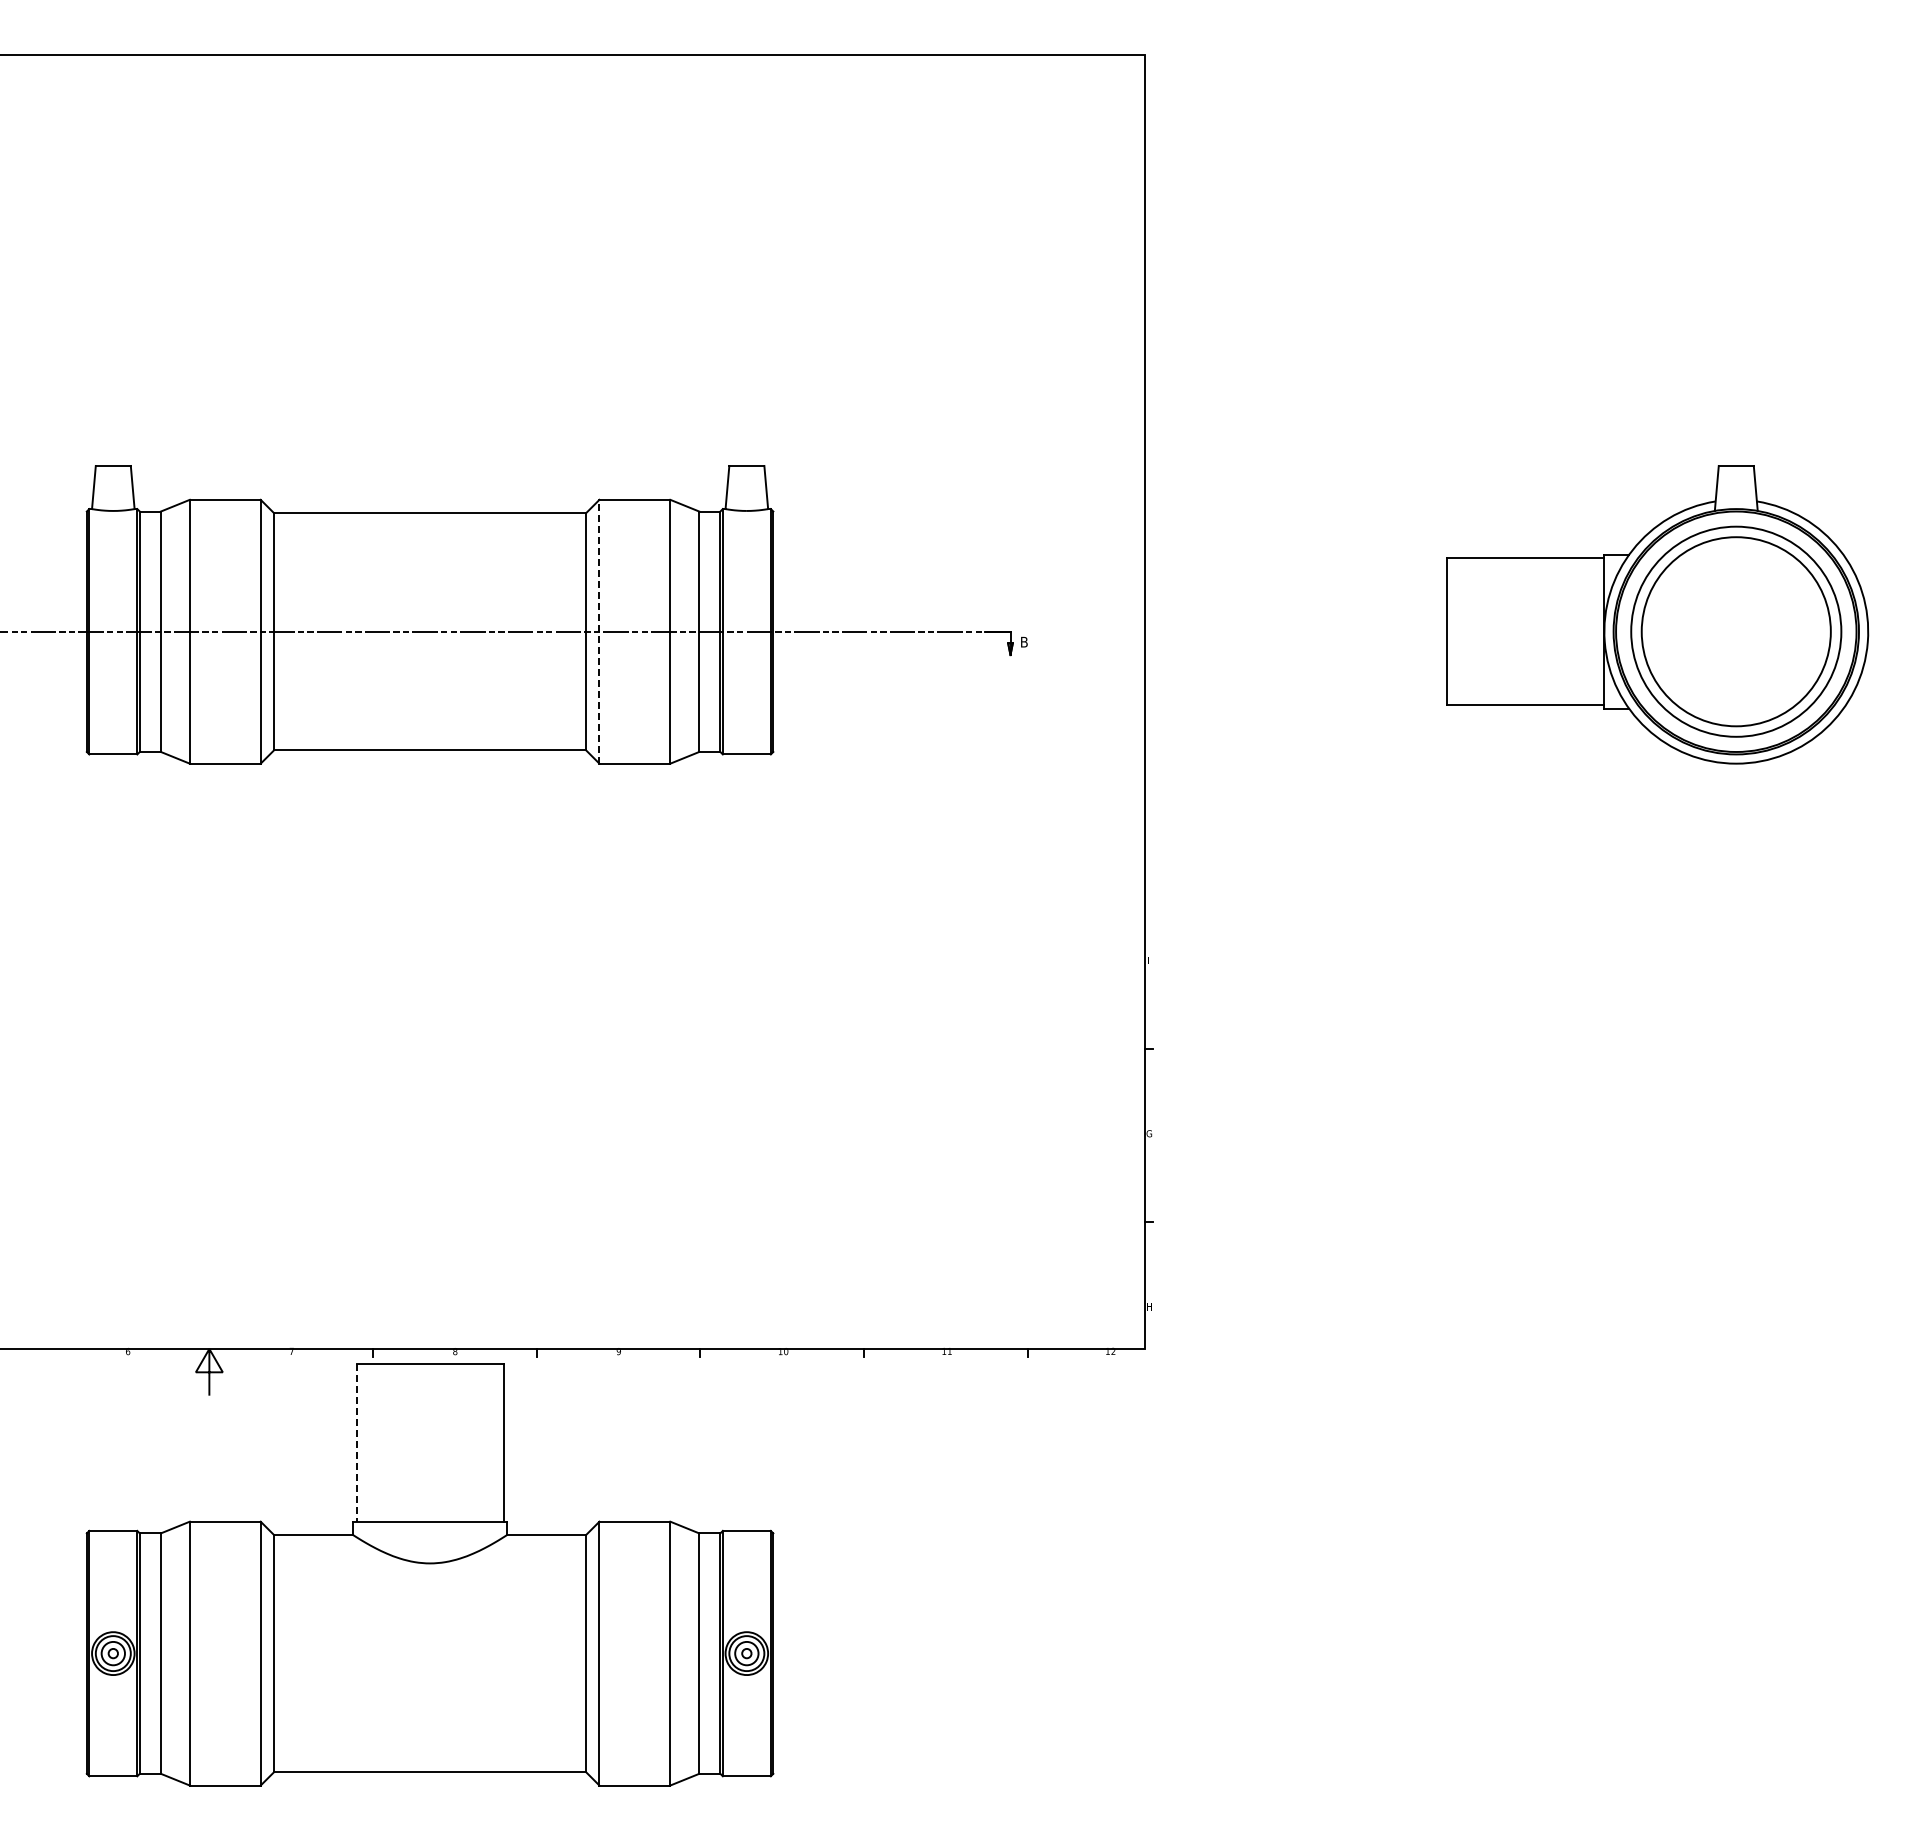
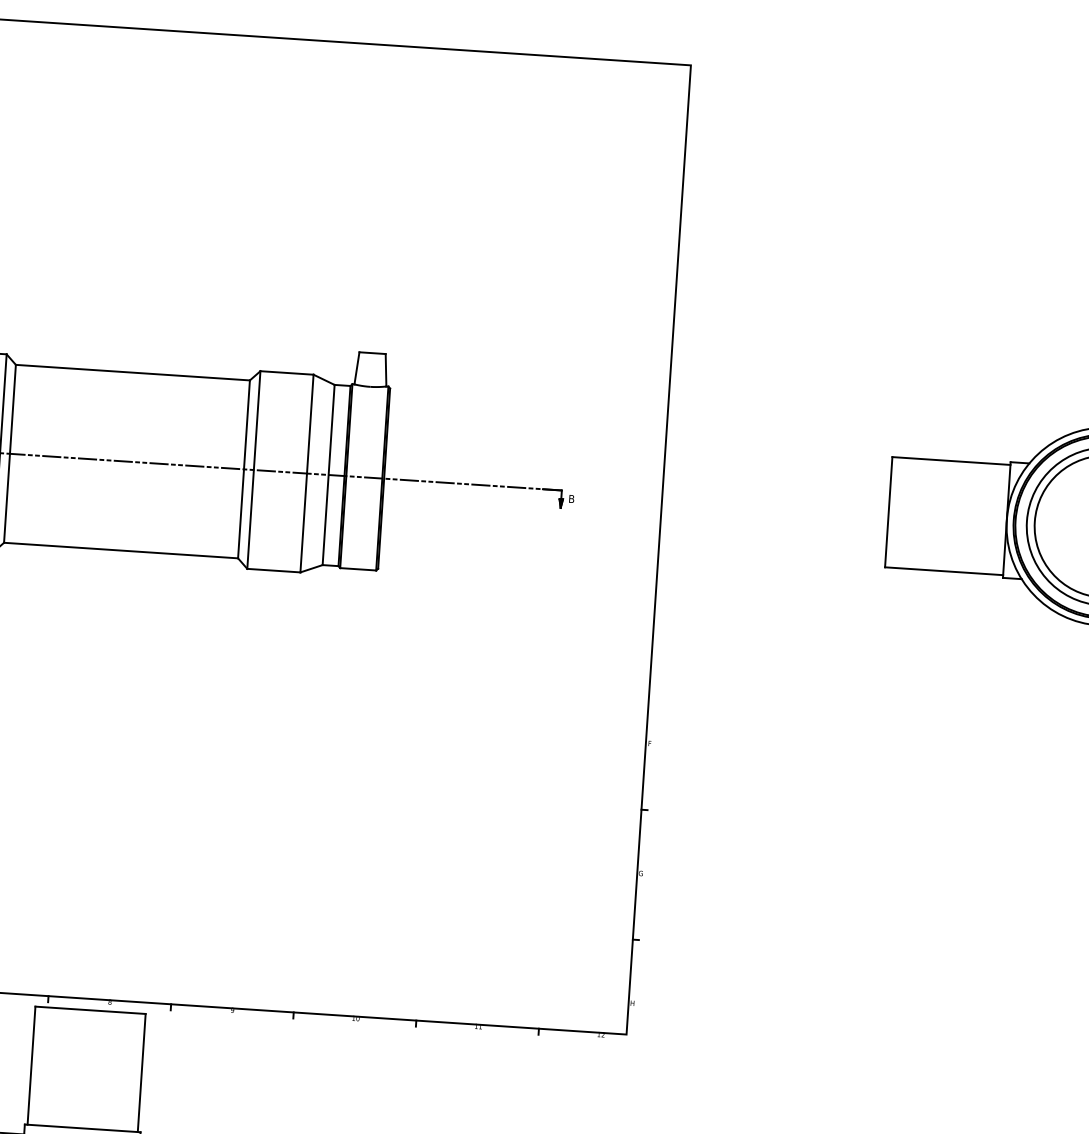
line: (599, 631) -> (253, 469), dashed -> solid
line: (356, 1442) -> (31, 1065), dashed -> solid

